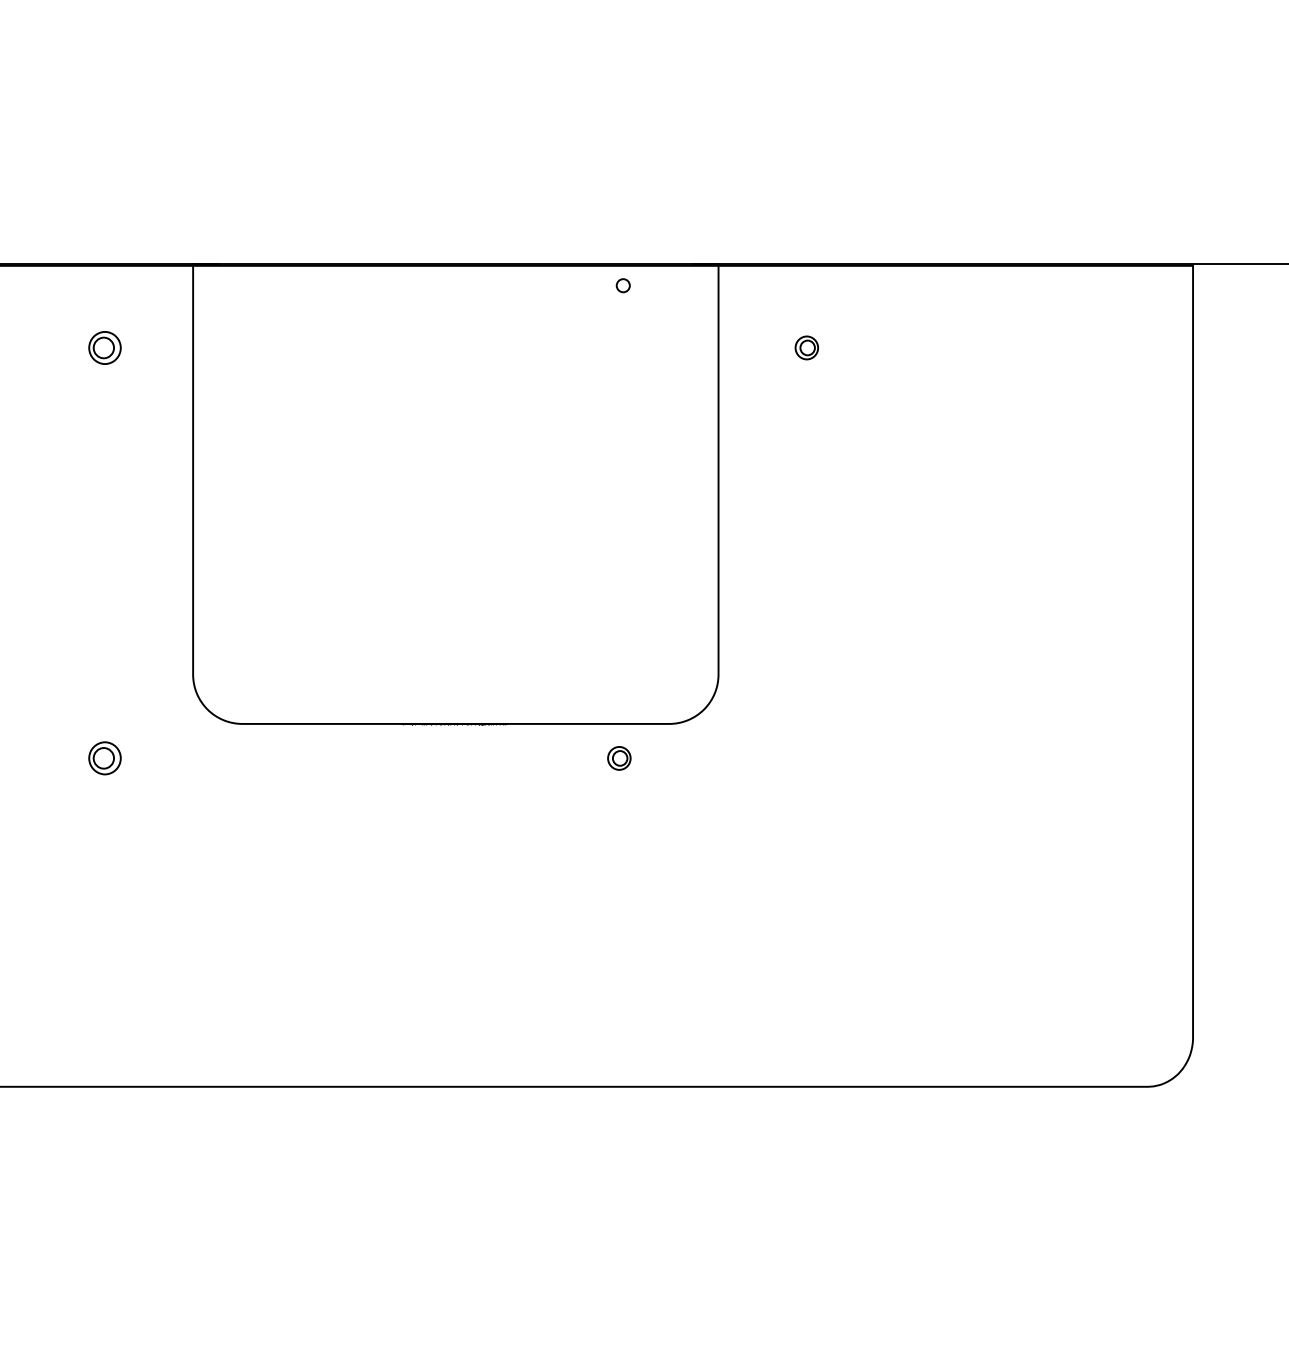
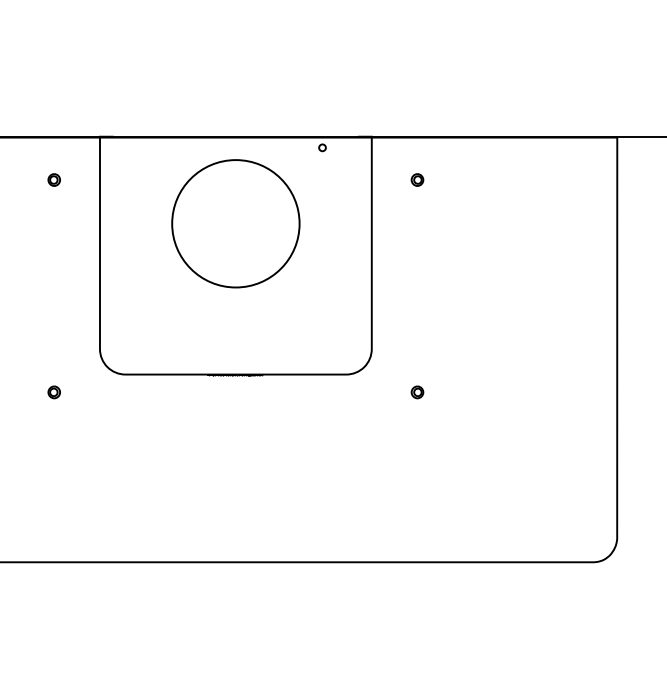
part: (103, 346) -> (53, 179), size x0.71
circle: (455, 431) -> (235, 223), added
part: (103, 758) -> (53, 392), size x0.71
part: (619, 758) -> (417, 392), moved

